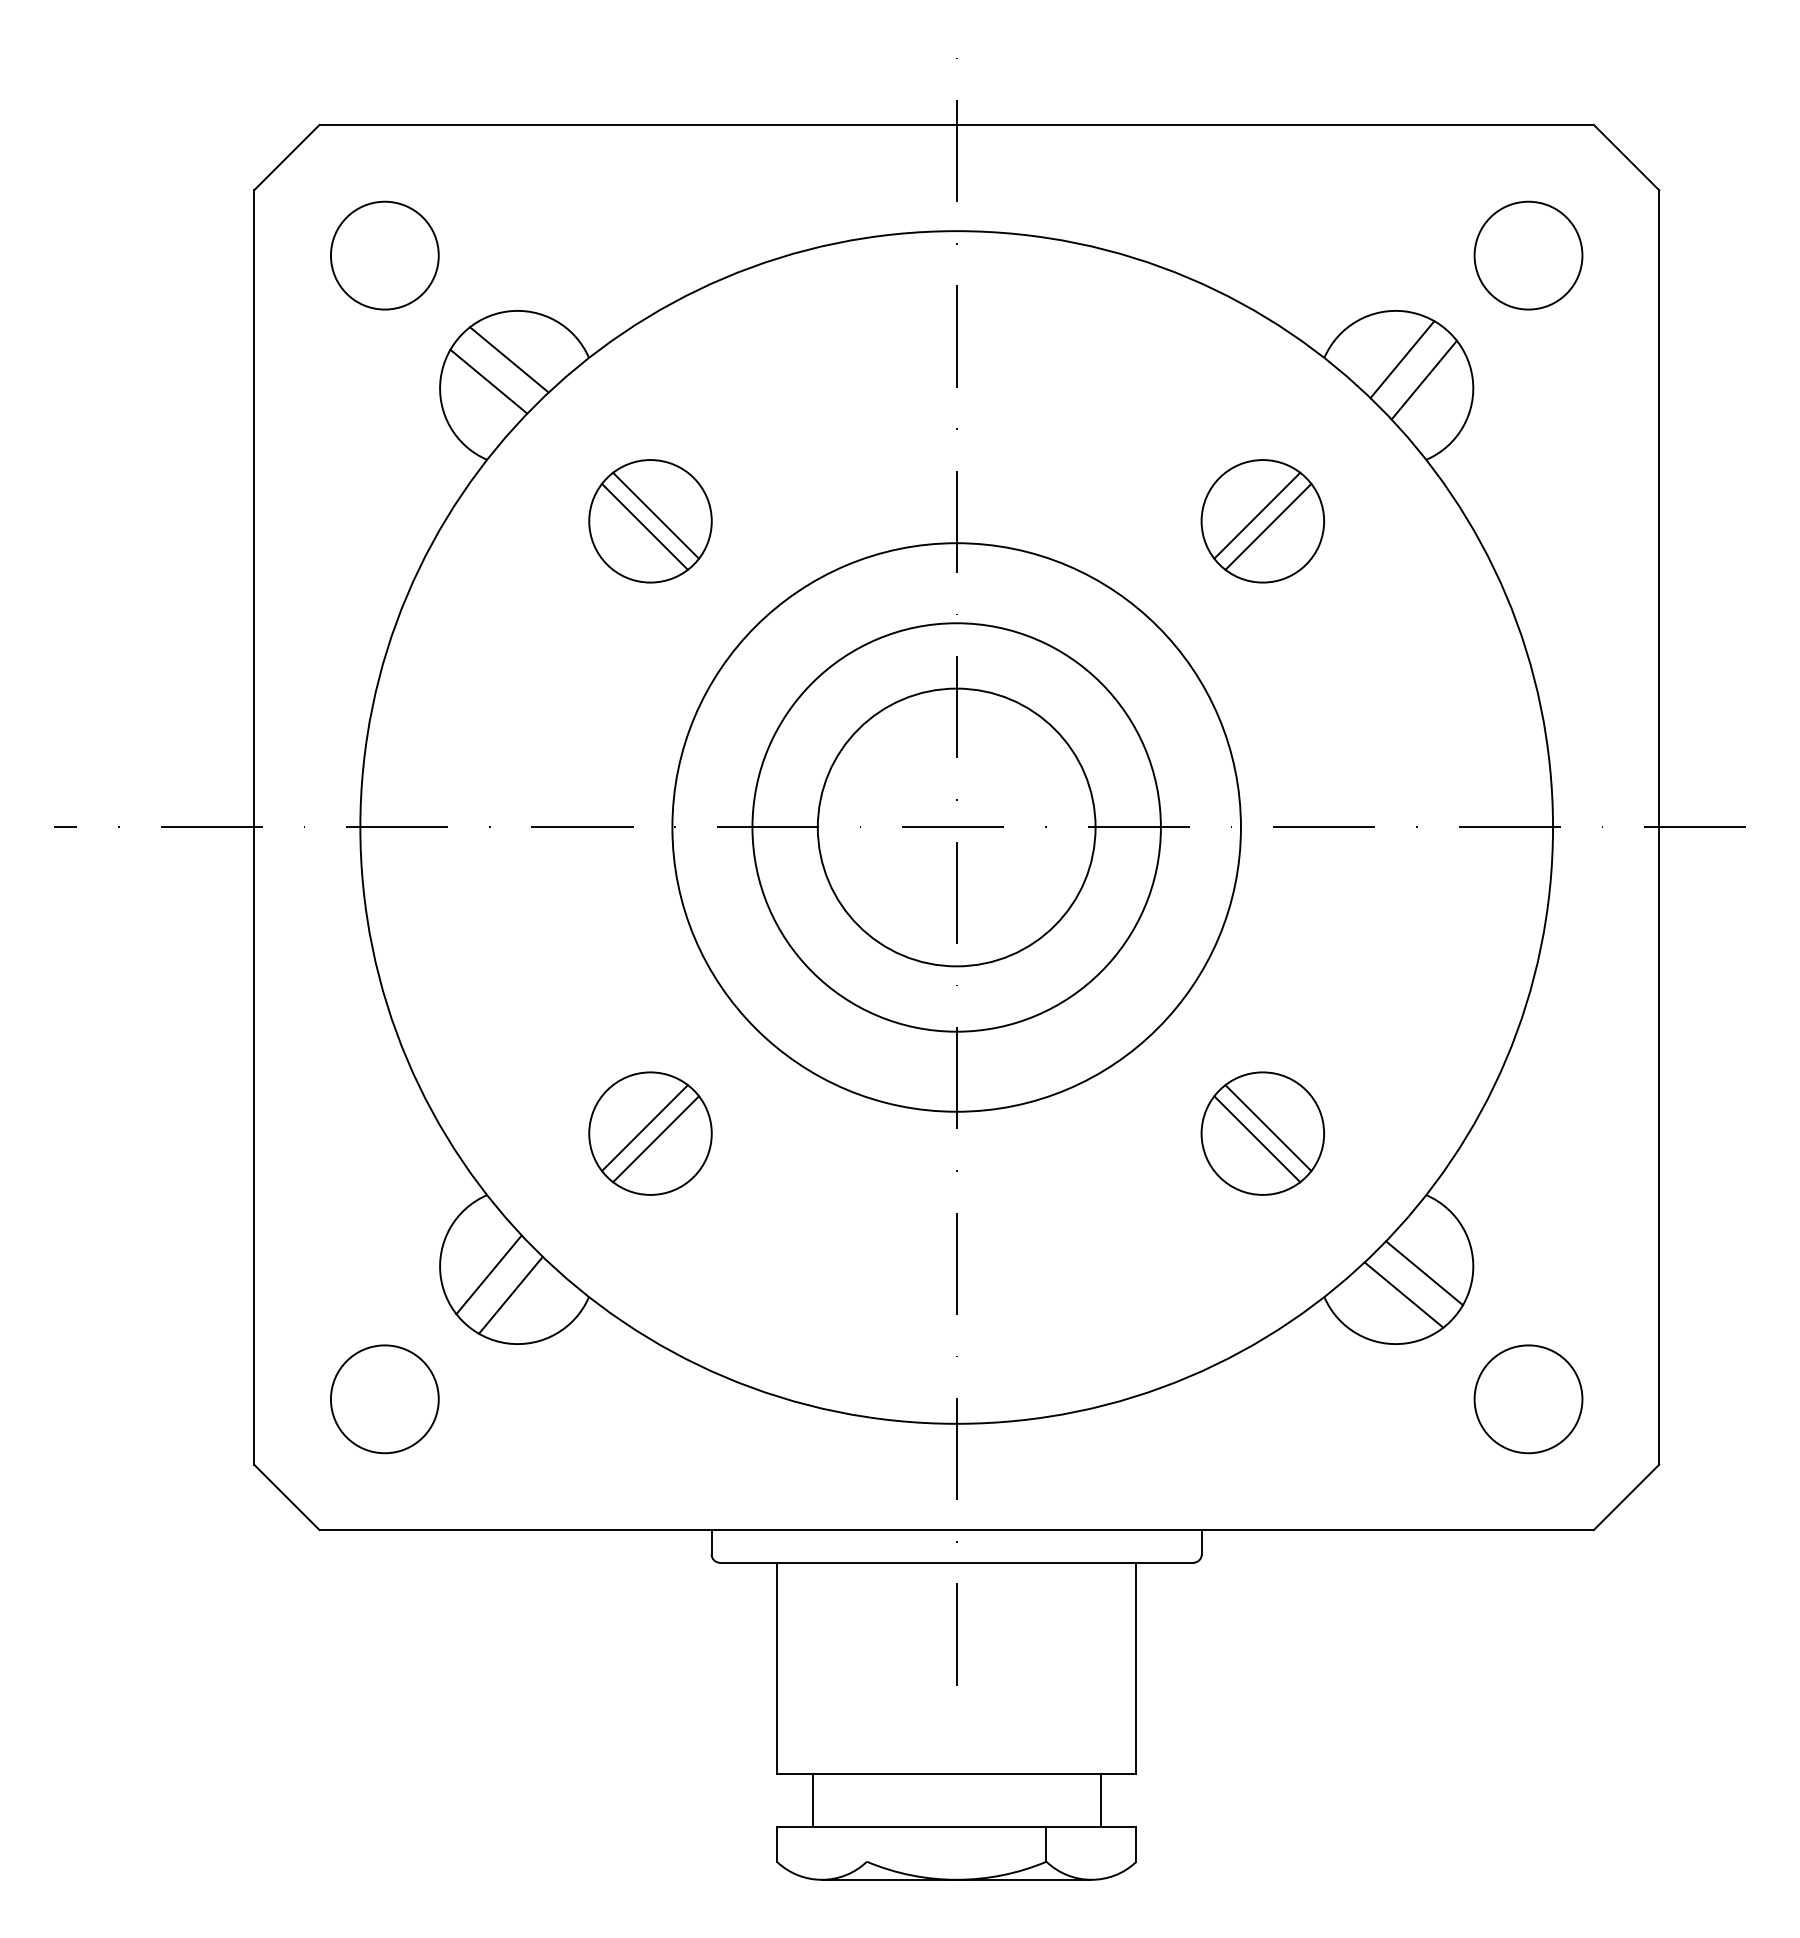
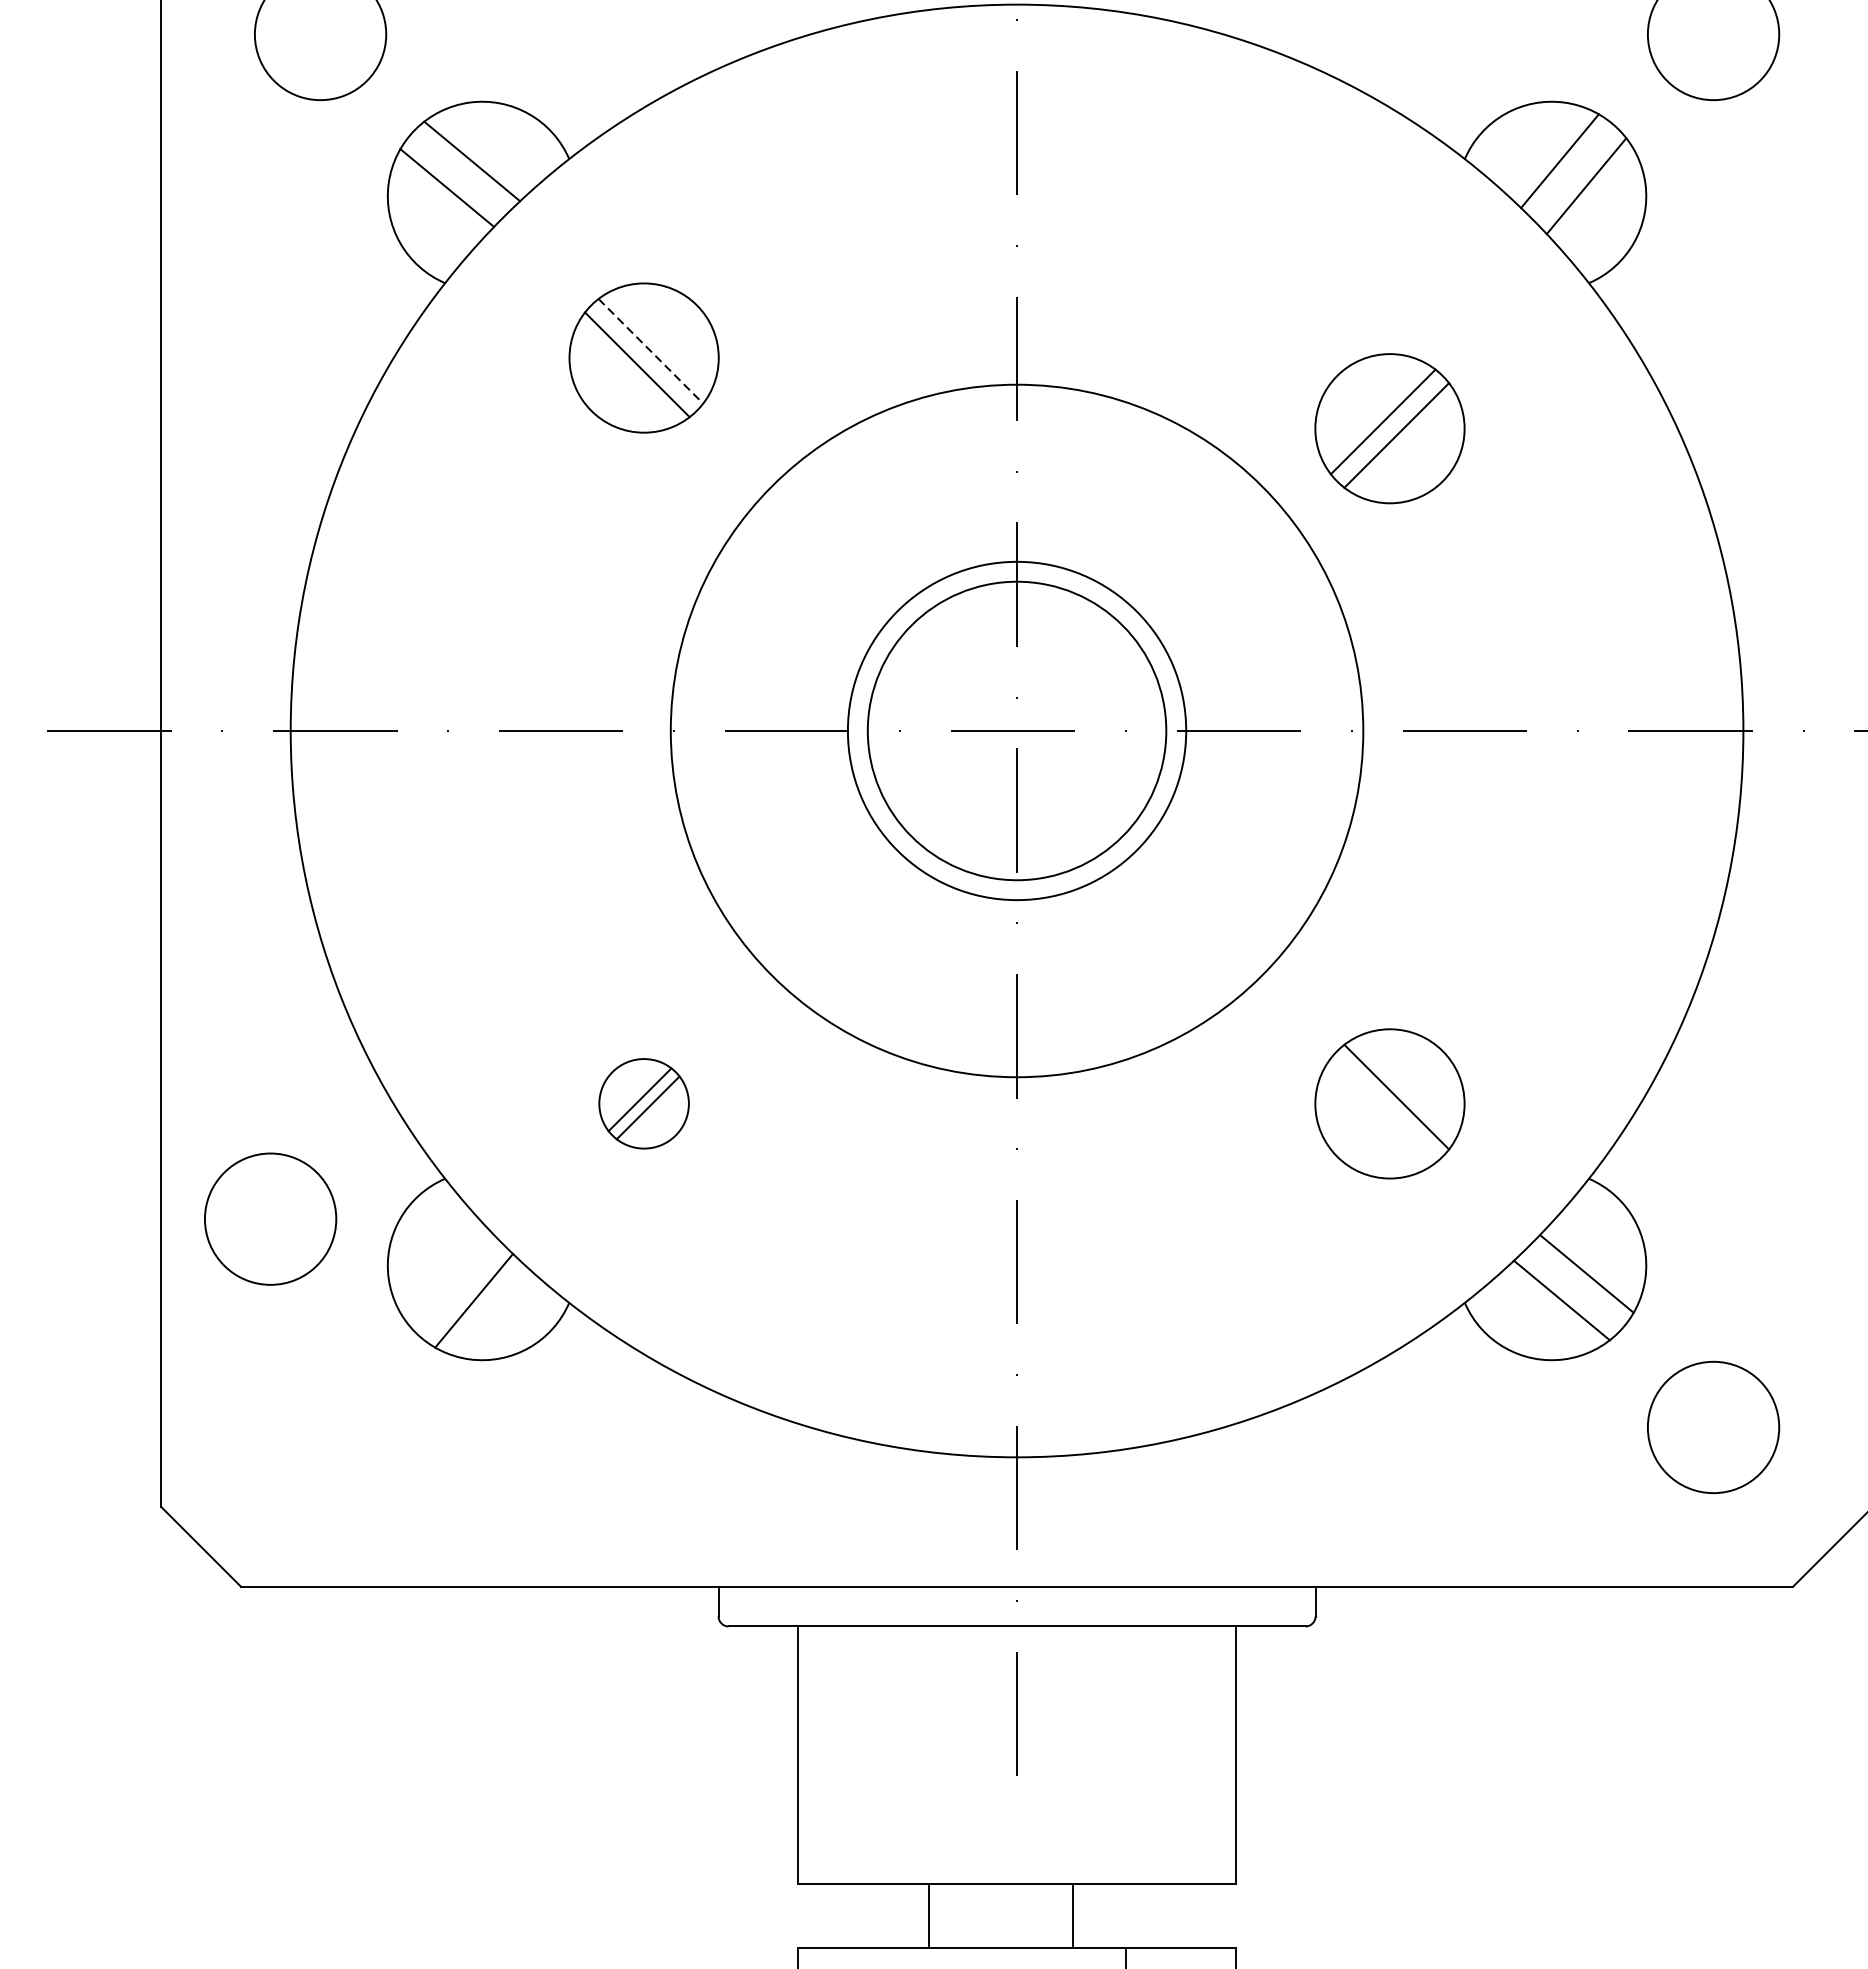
line: (656, 515) -> (651, 350), solid -> dashed
part: (1262, 521) -> (1389, 428), moved
circle: (956, 827) -> (1016, 730), size x0.6
part: (650, 1133) -> (644, 1103), size x0.6
line: (1257, 1139) -> (1383, 1111), removed
line: (488, 1274) -> (446, 1275), removed
circle: (384, 1399) -> (270, 1219), moved
line: (812, 1800) -> (929, 1916), moved
line: (1100, 1800) -> (1072, 1916), moved

